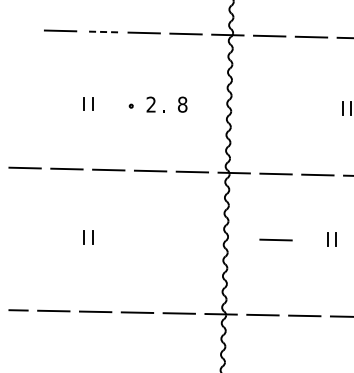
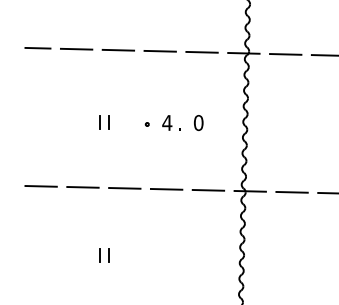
line: (21, 29) -> (37, 47), added
line: (102, 31) -> (118, 49), dashed -> solid
text: (151, 104) -> (167, 122), 2 -> 4
text: (182, 104) -> (198, 122), 8 -> 0
line: (275, 239) -> (291, 257), removed

